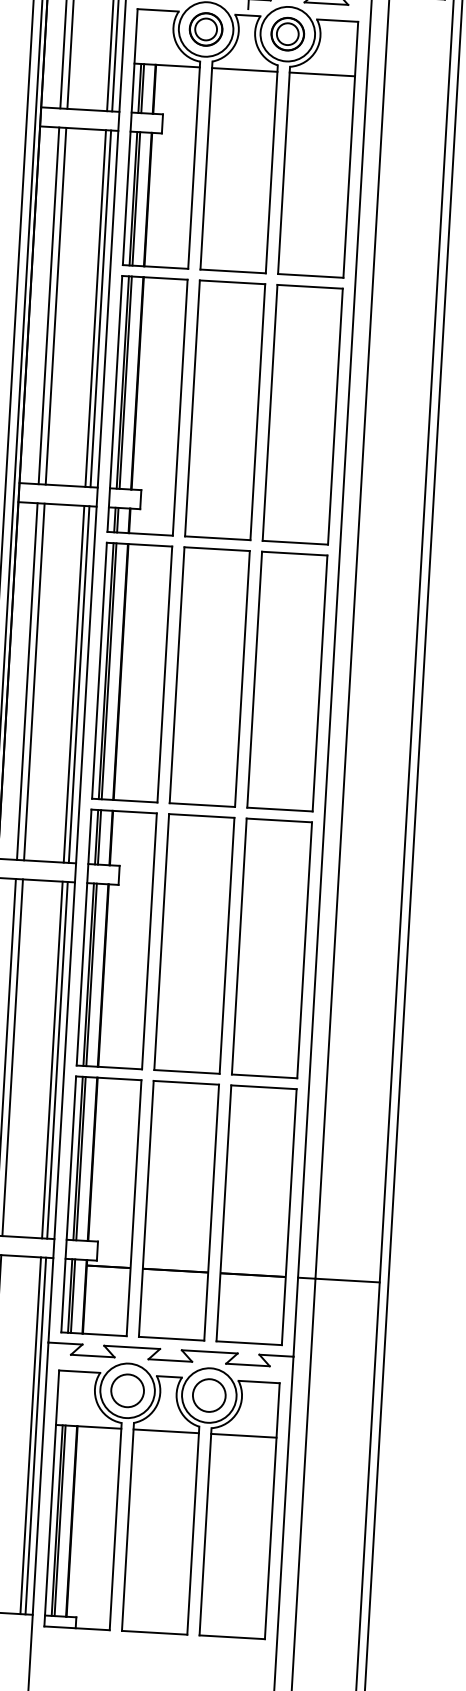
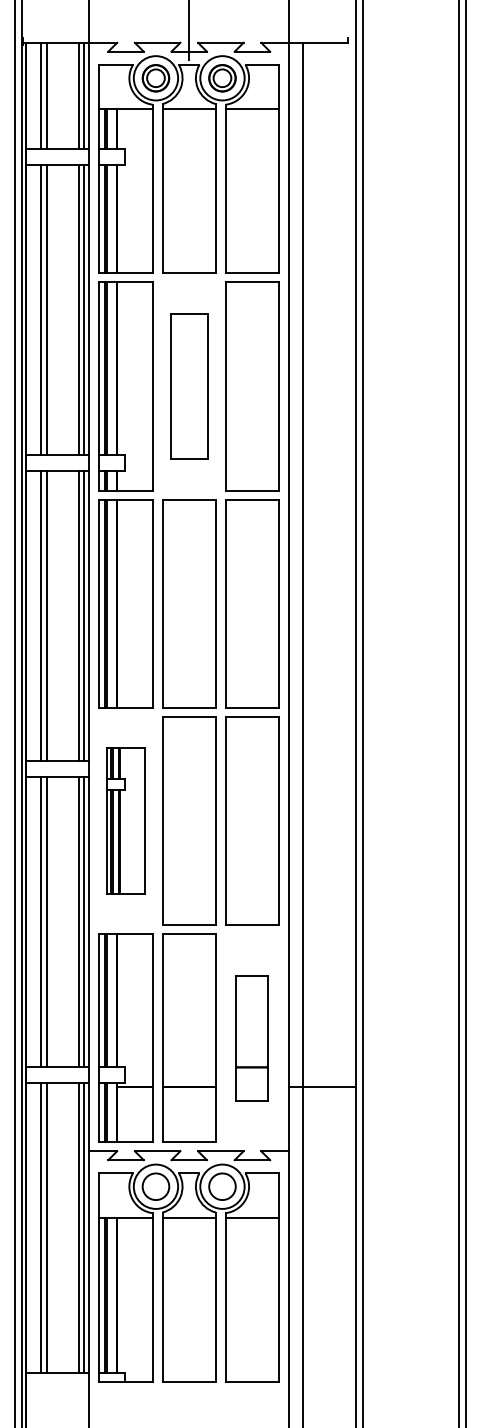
part: (225, 410) -> (189, 386), size x0.7
part: (116, 938) -> (125, 820), size x0.7
part: (256, 1214) -> (252, 1037), size x0.6

